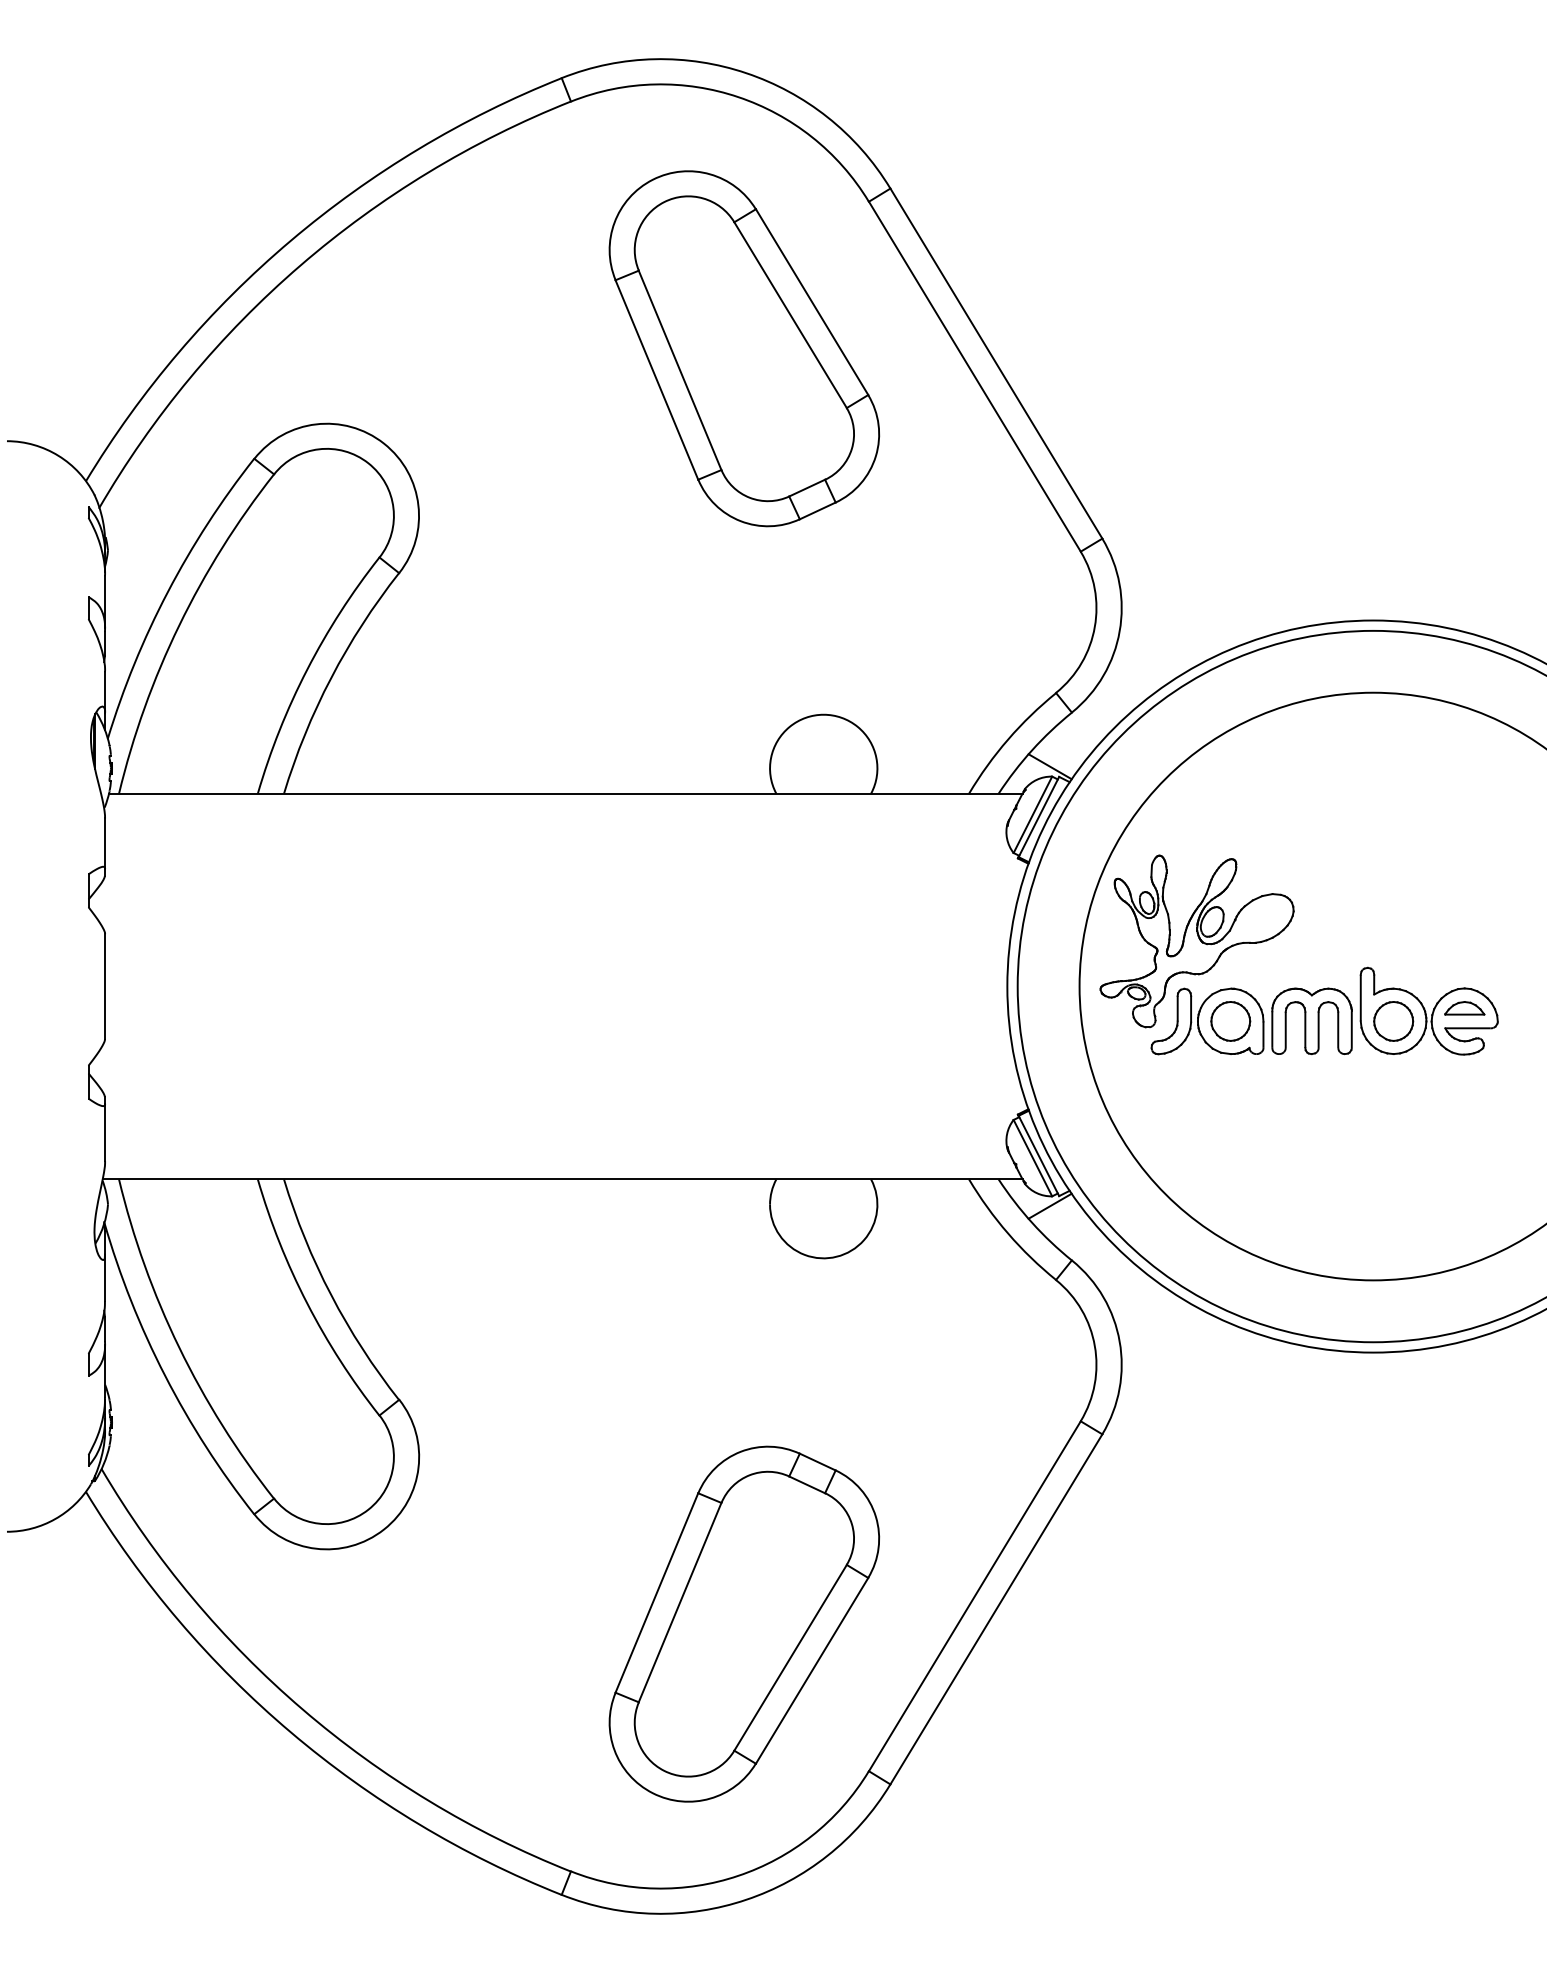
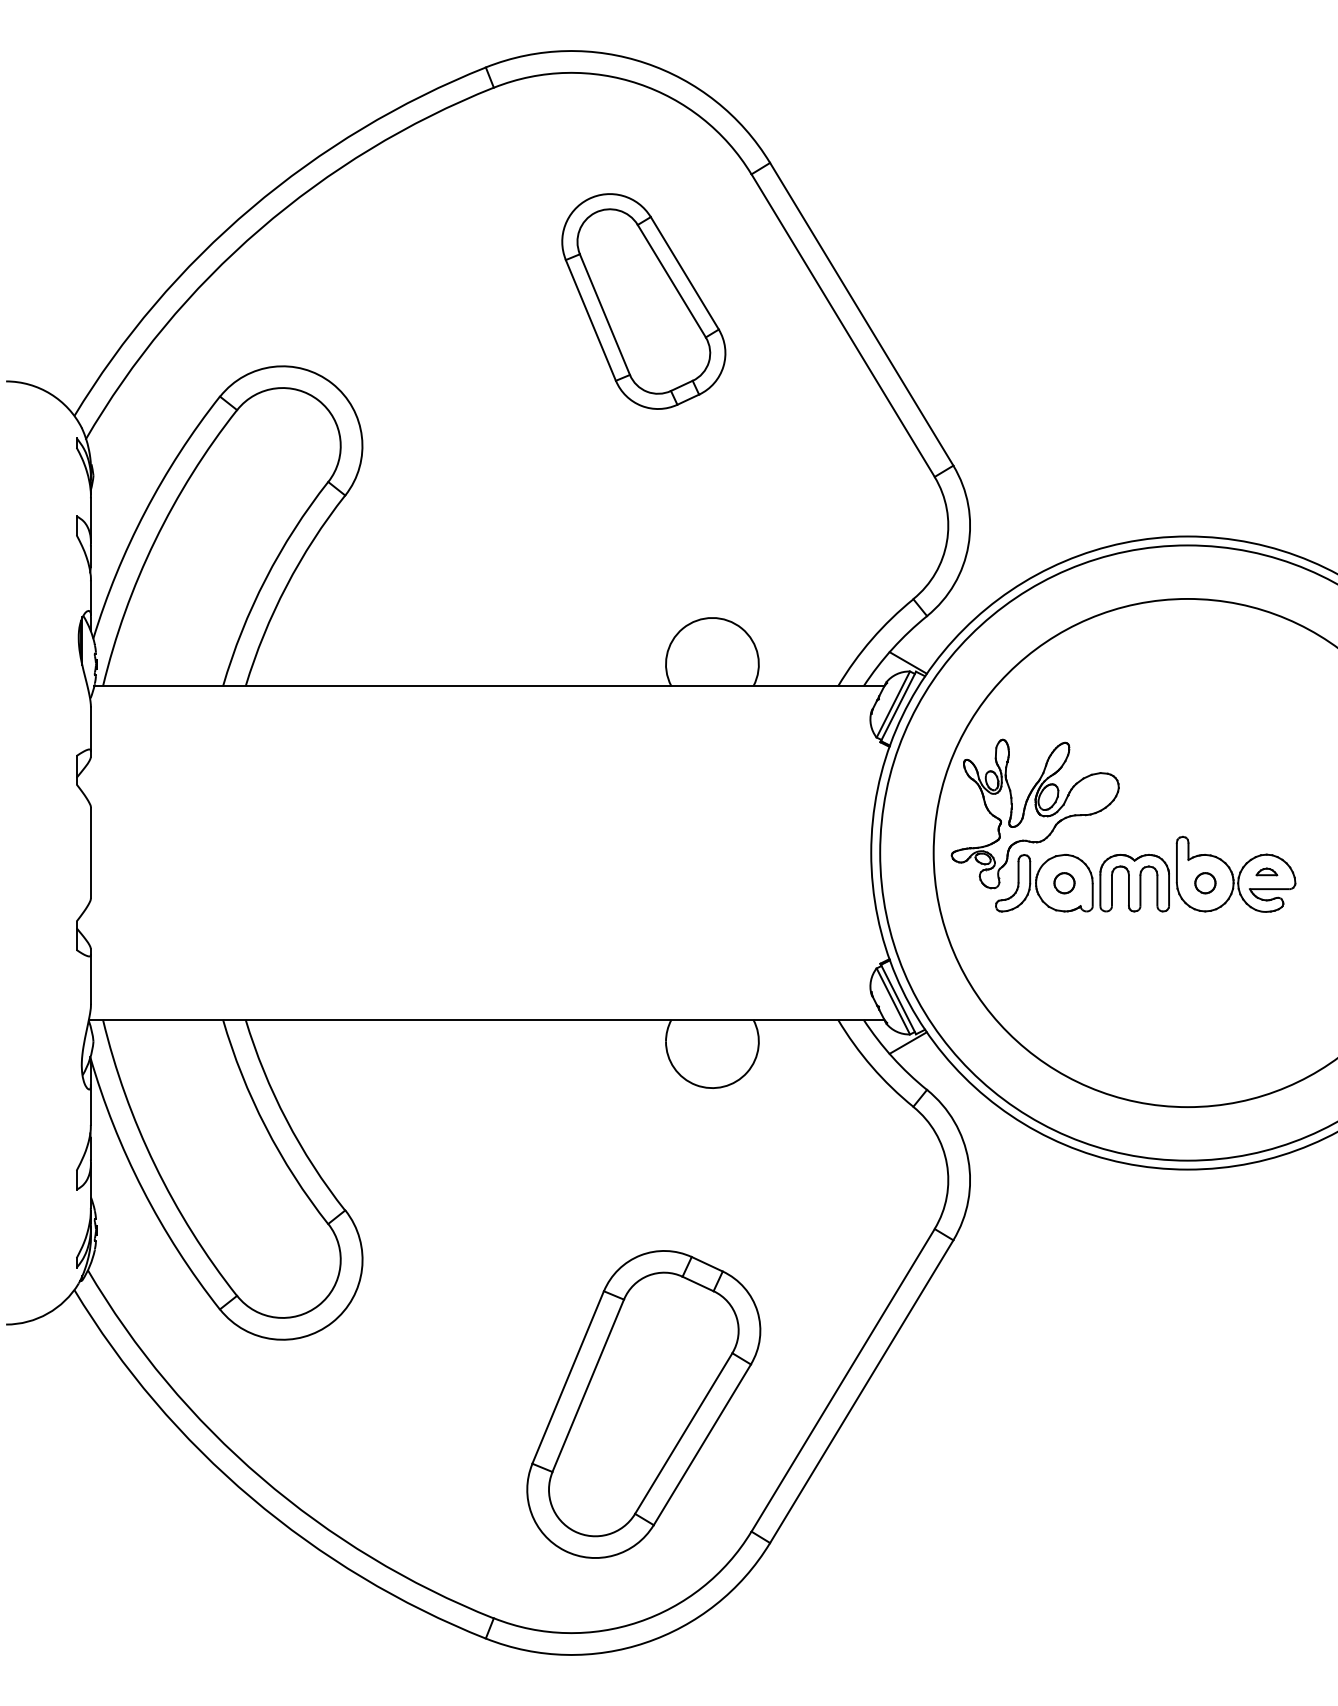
part: (744, 348) -> (643, 301), size x0.7
part: (1464, 1008) -> (1266, 872), size x0.6
part: (1230, 1021) -> (1064, 883), size x0.6
part: (1393, 1021) -> (1205, 883), size x0.6

